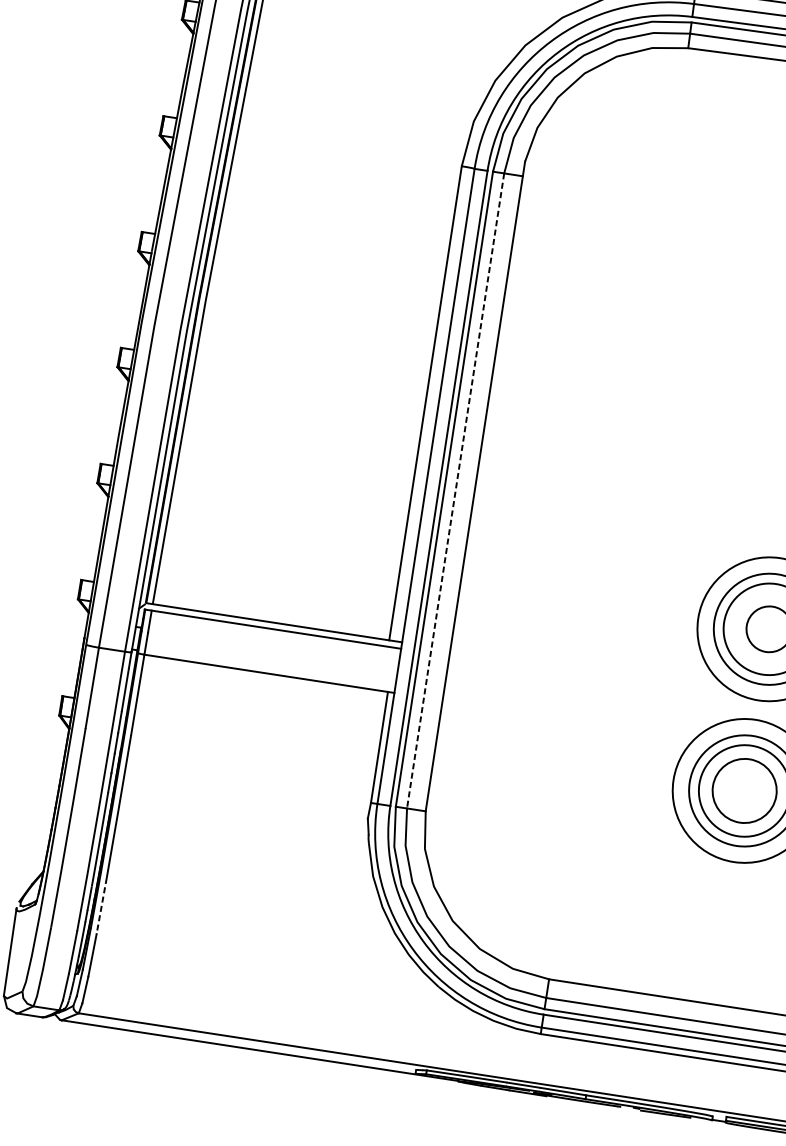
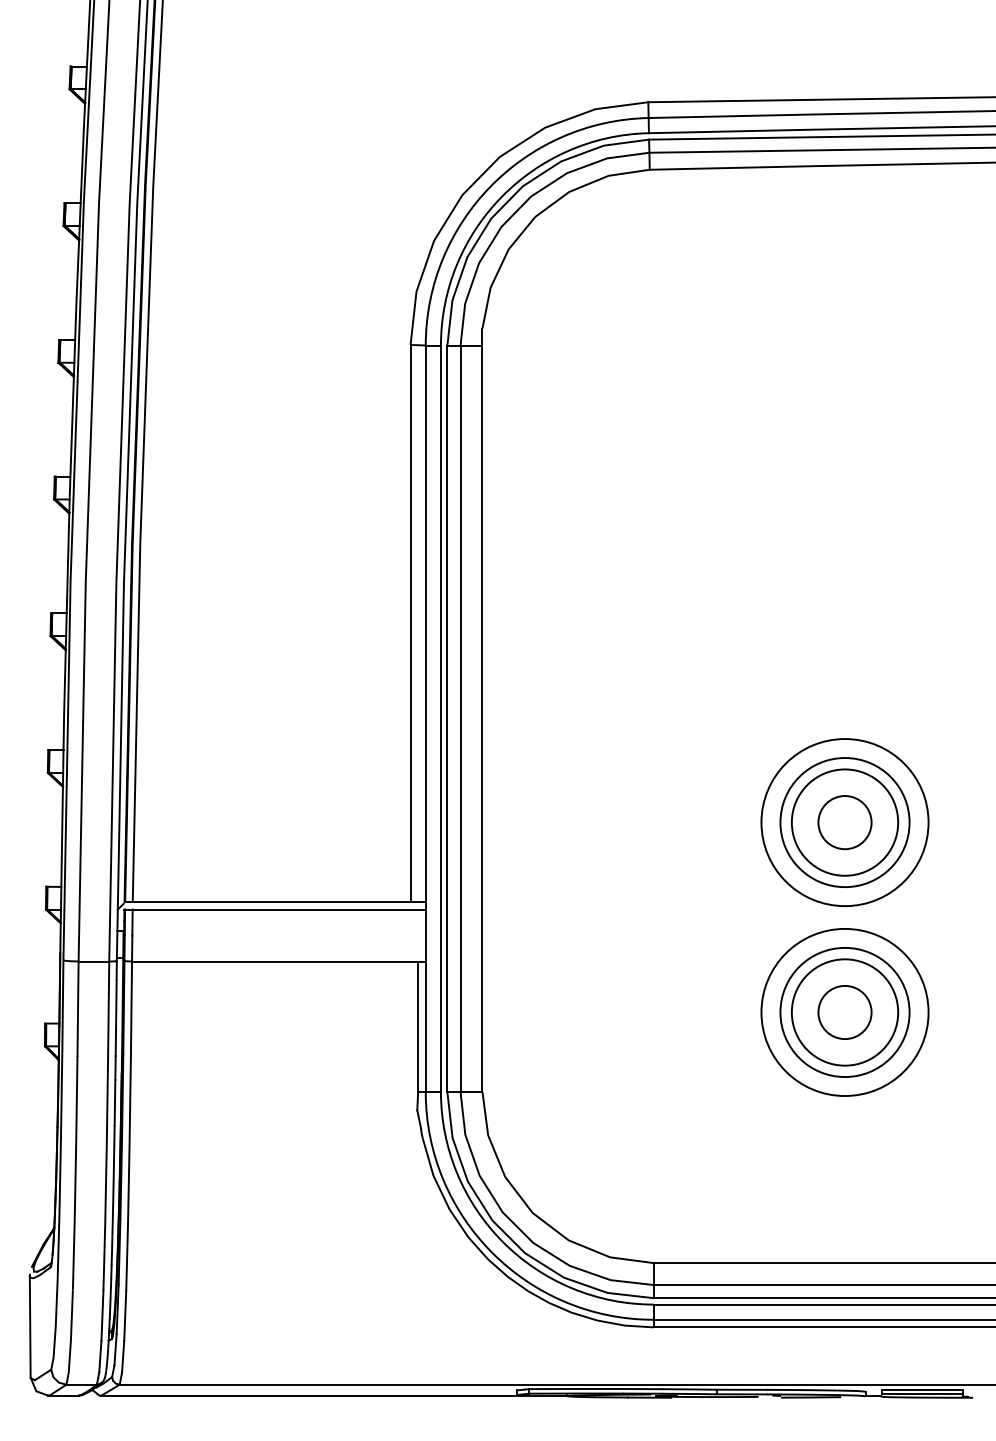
line: (455, 491) -> (460, 719), dashed -> solid
circle: (744, 790) -> (844, 1012), size x0.71
line: (101, 906) -> (127, 1258), dashed -> solid

